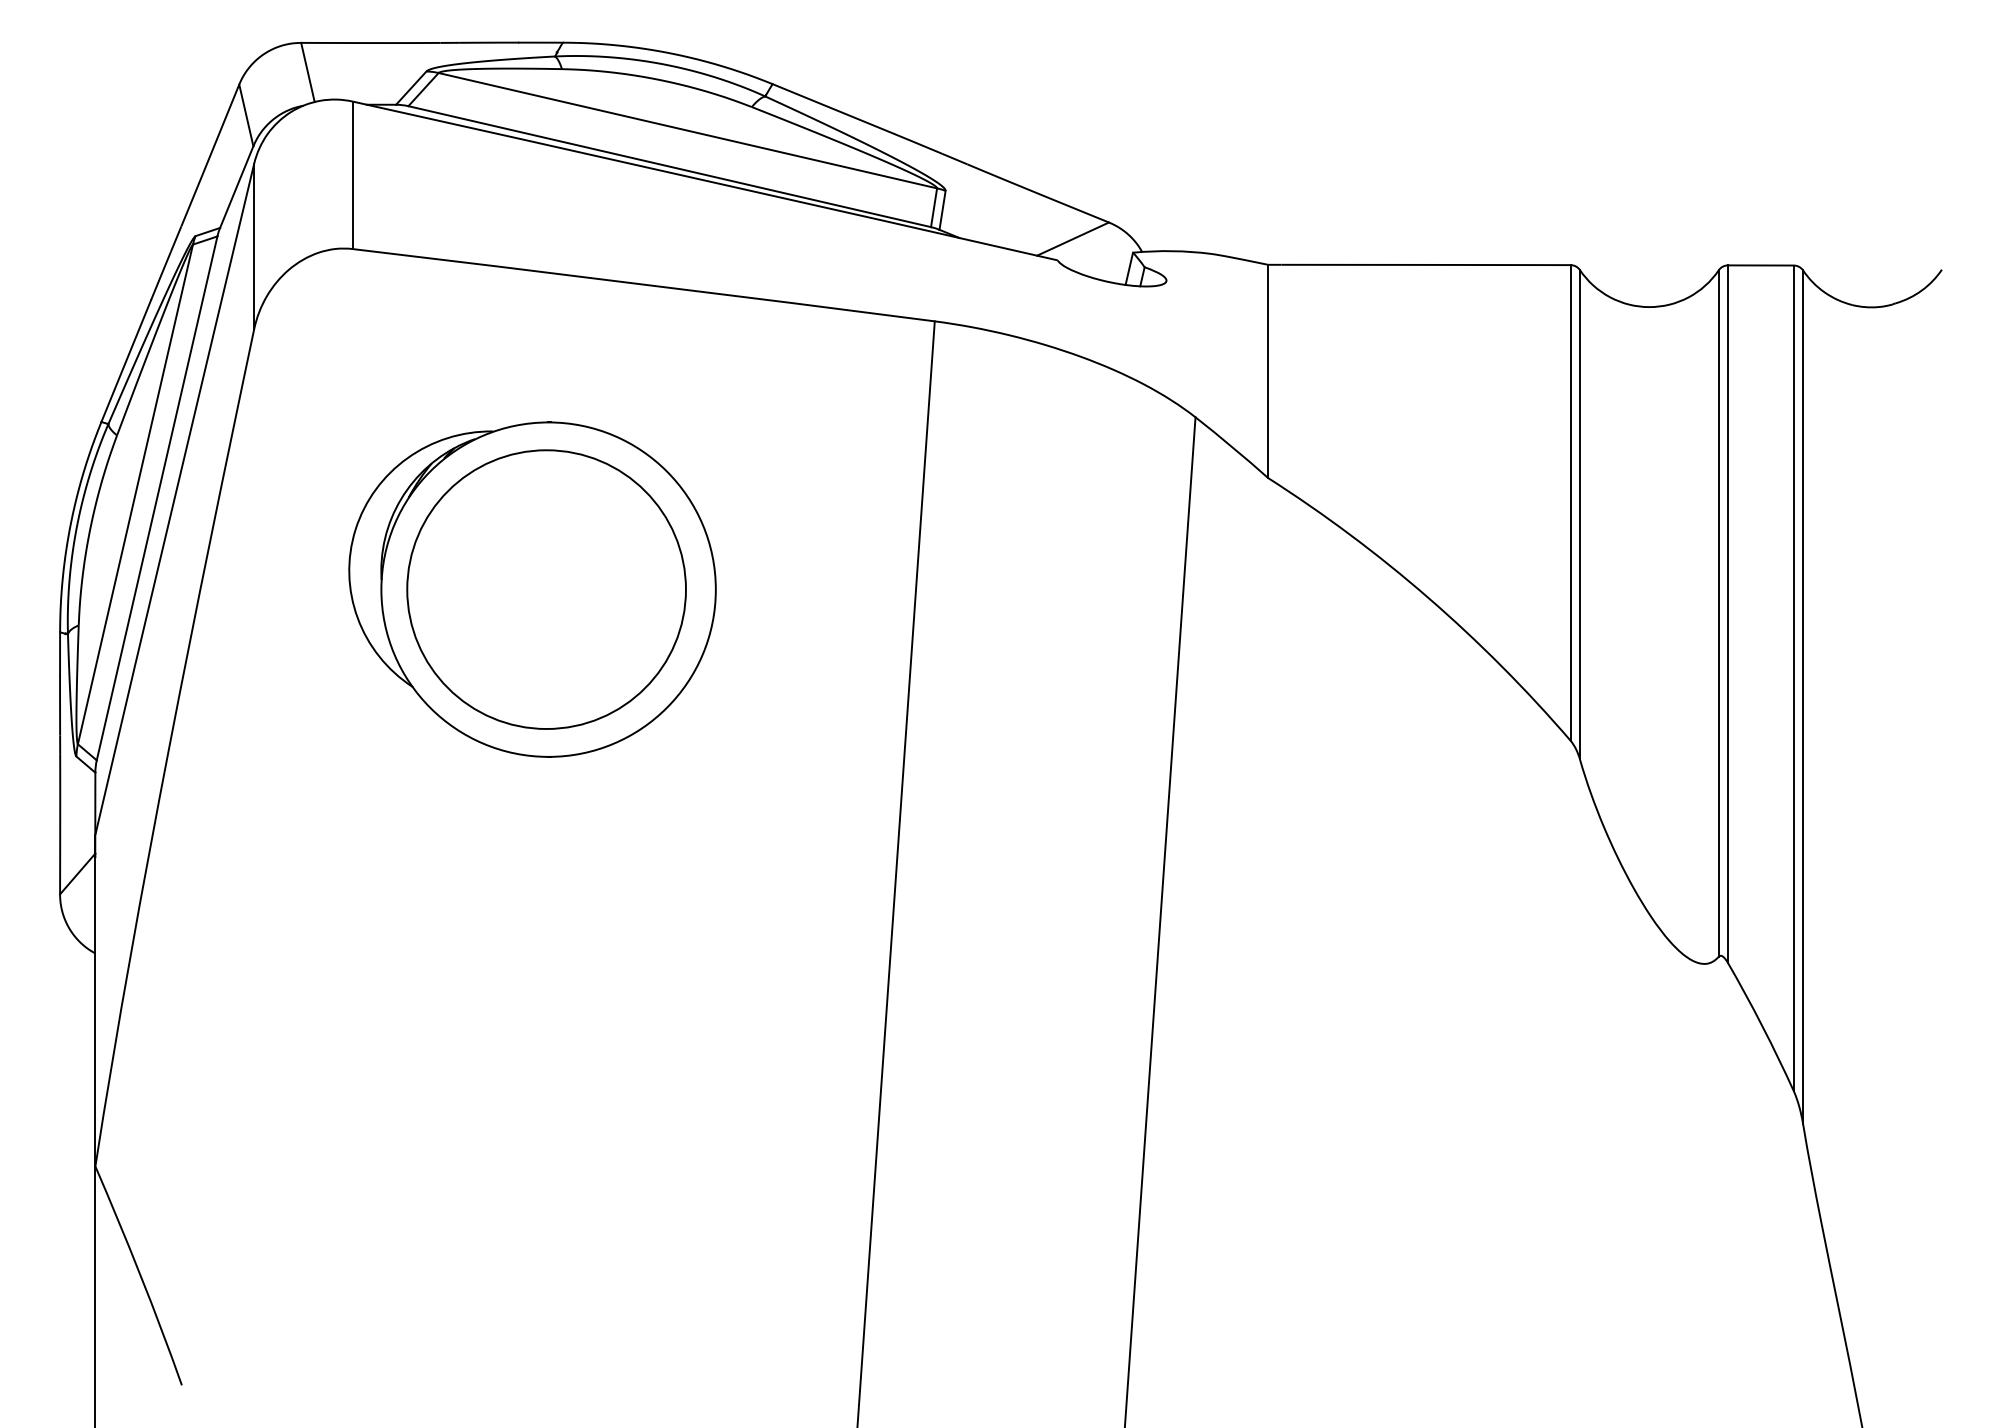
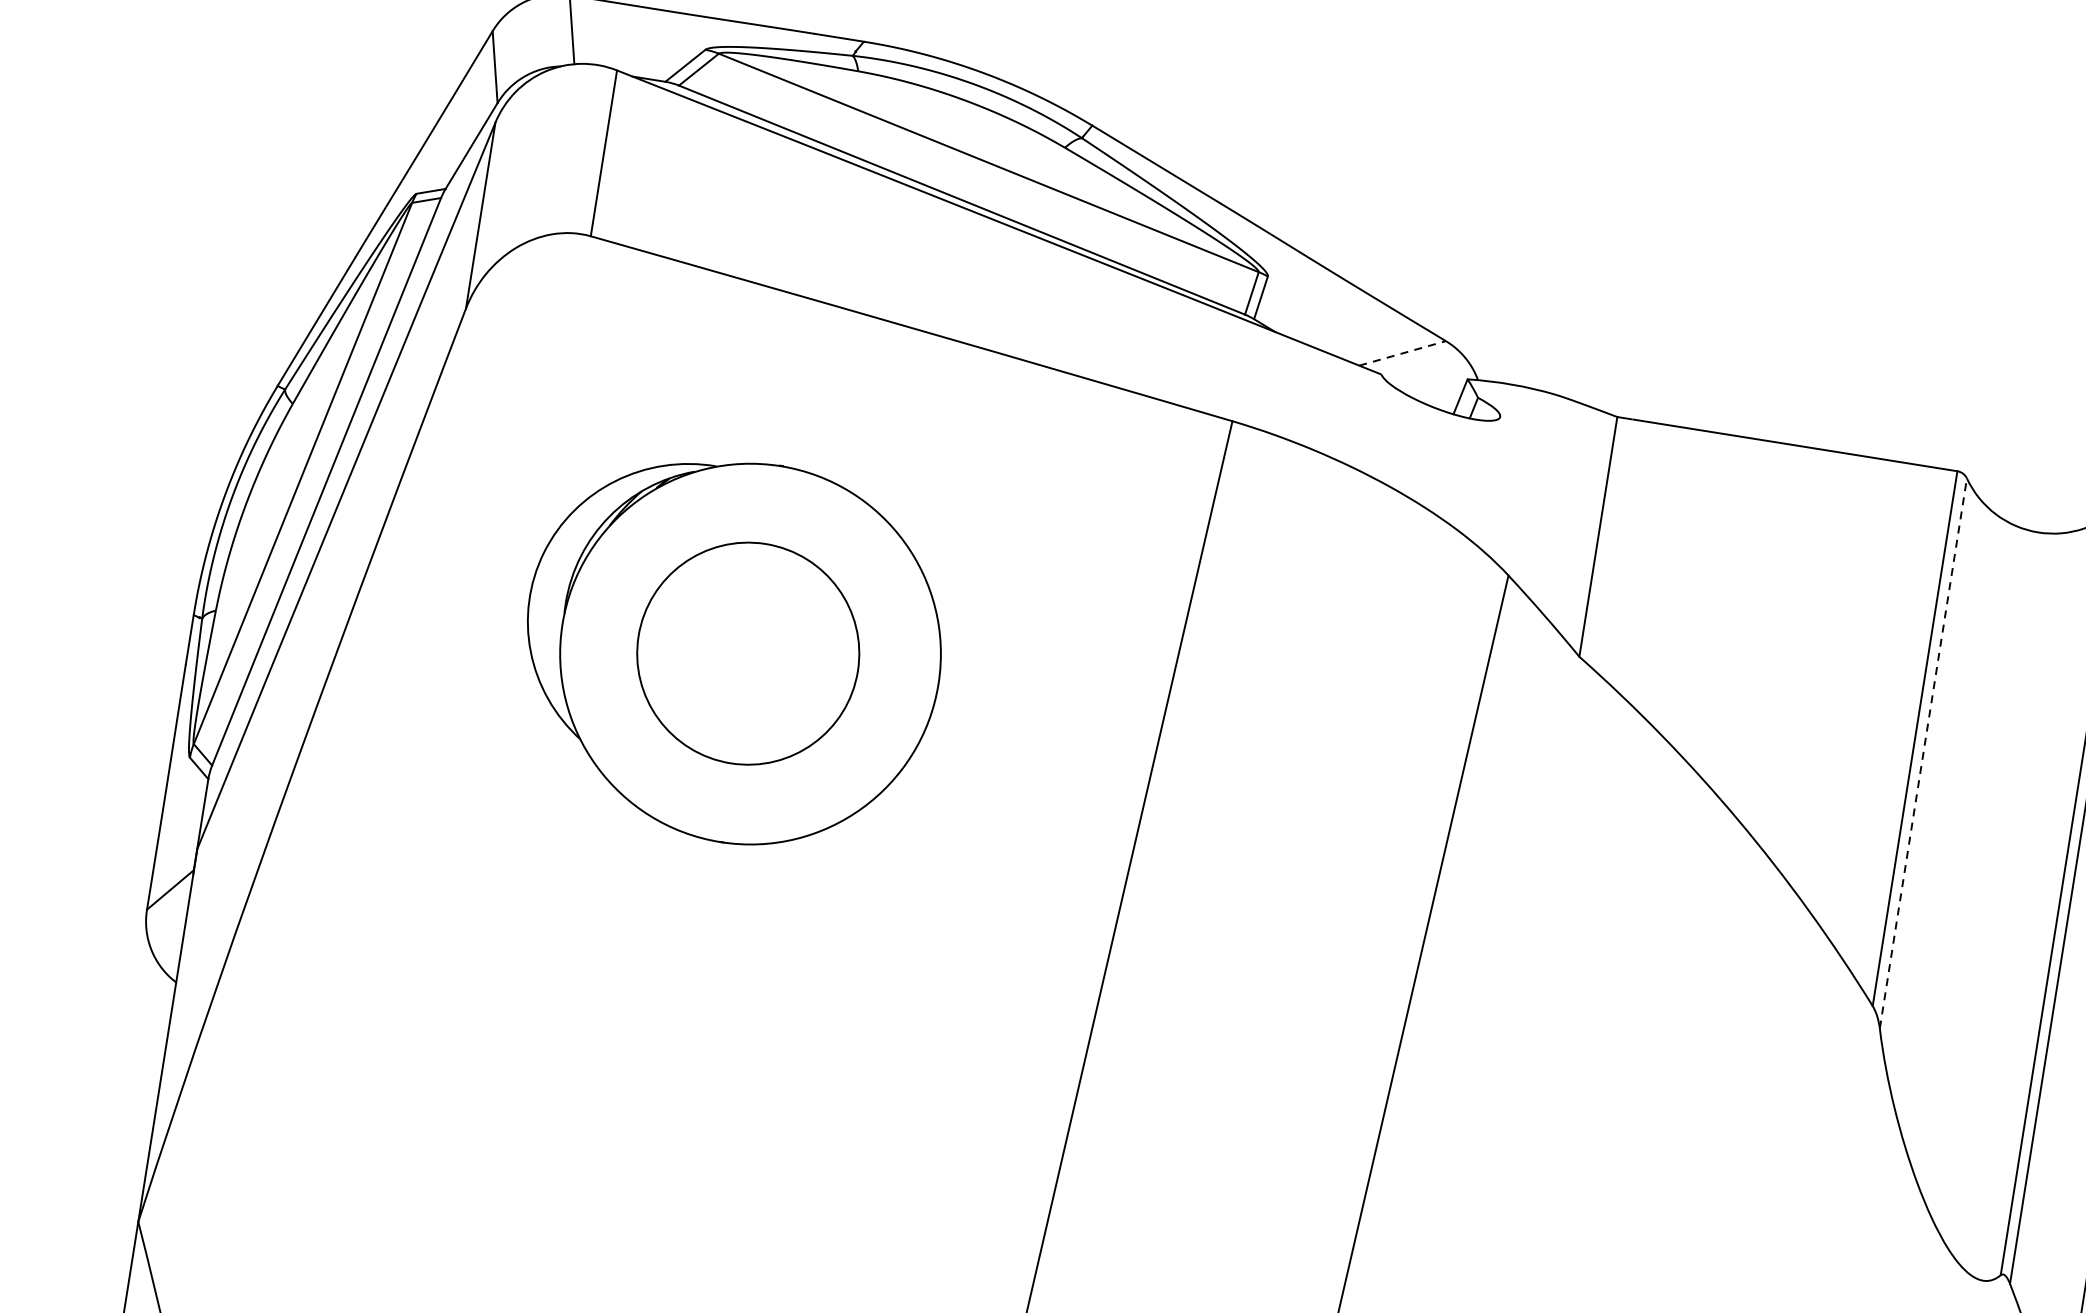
line: (1073, 239) -> (1403, 353), solid -> dashed
line: (1579, 514) -> (1922, 753), solid -> dashed
circle: (546, 589) -> (748, 653), size x0.7

